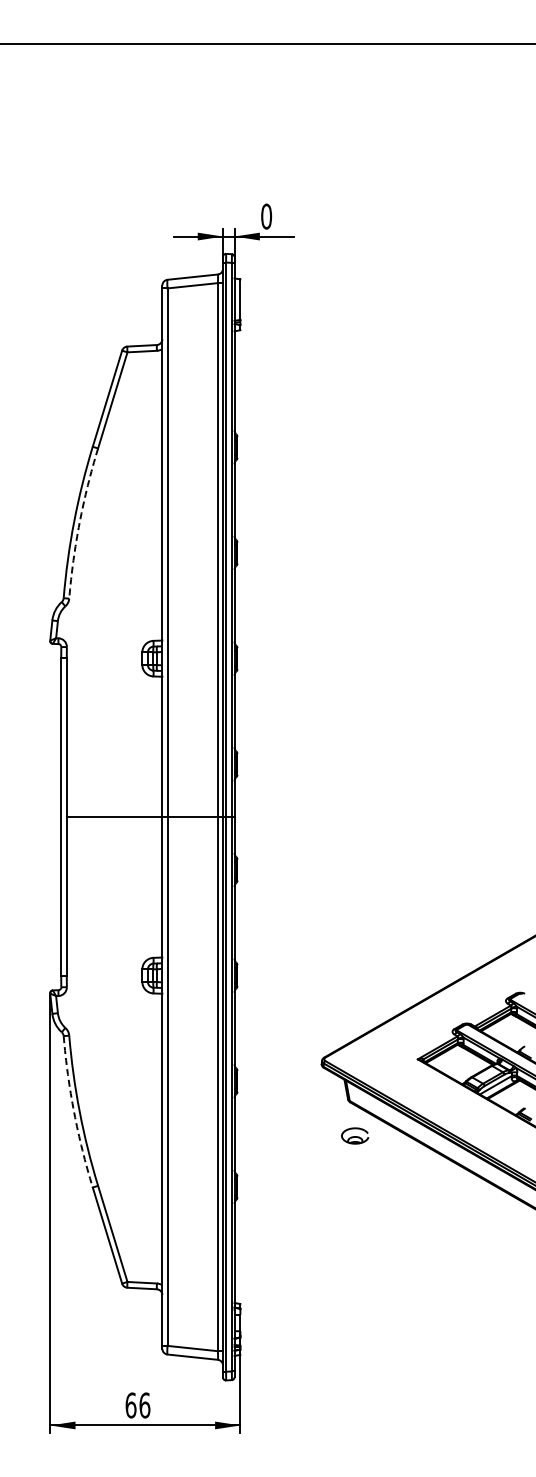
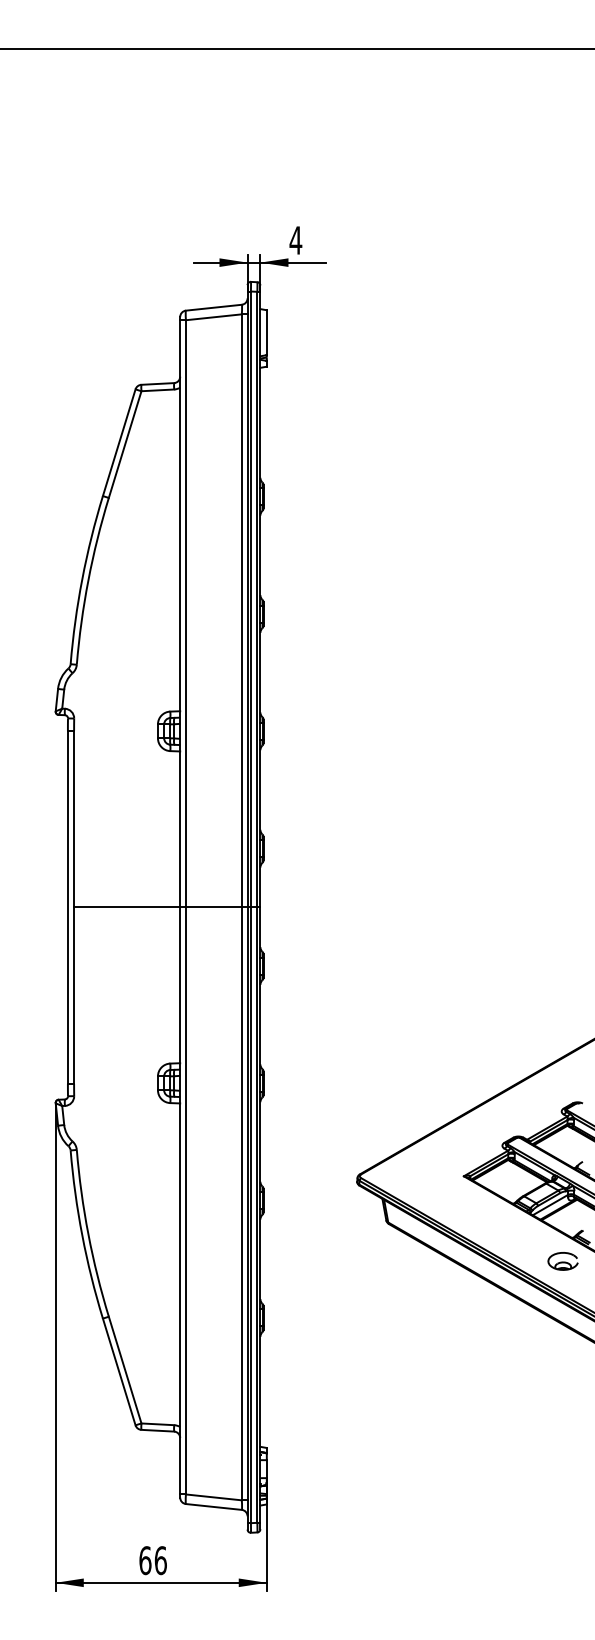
text: (266, 216) -> (295, 240), 0 -> 4
arc: (79, 522) -> (88, 580), dashed -> solid
arc: (74, 1112) -> (82, 1235), dashed -> solid
part: (355, 1135) -> (563, 1260), moved

